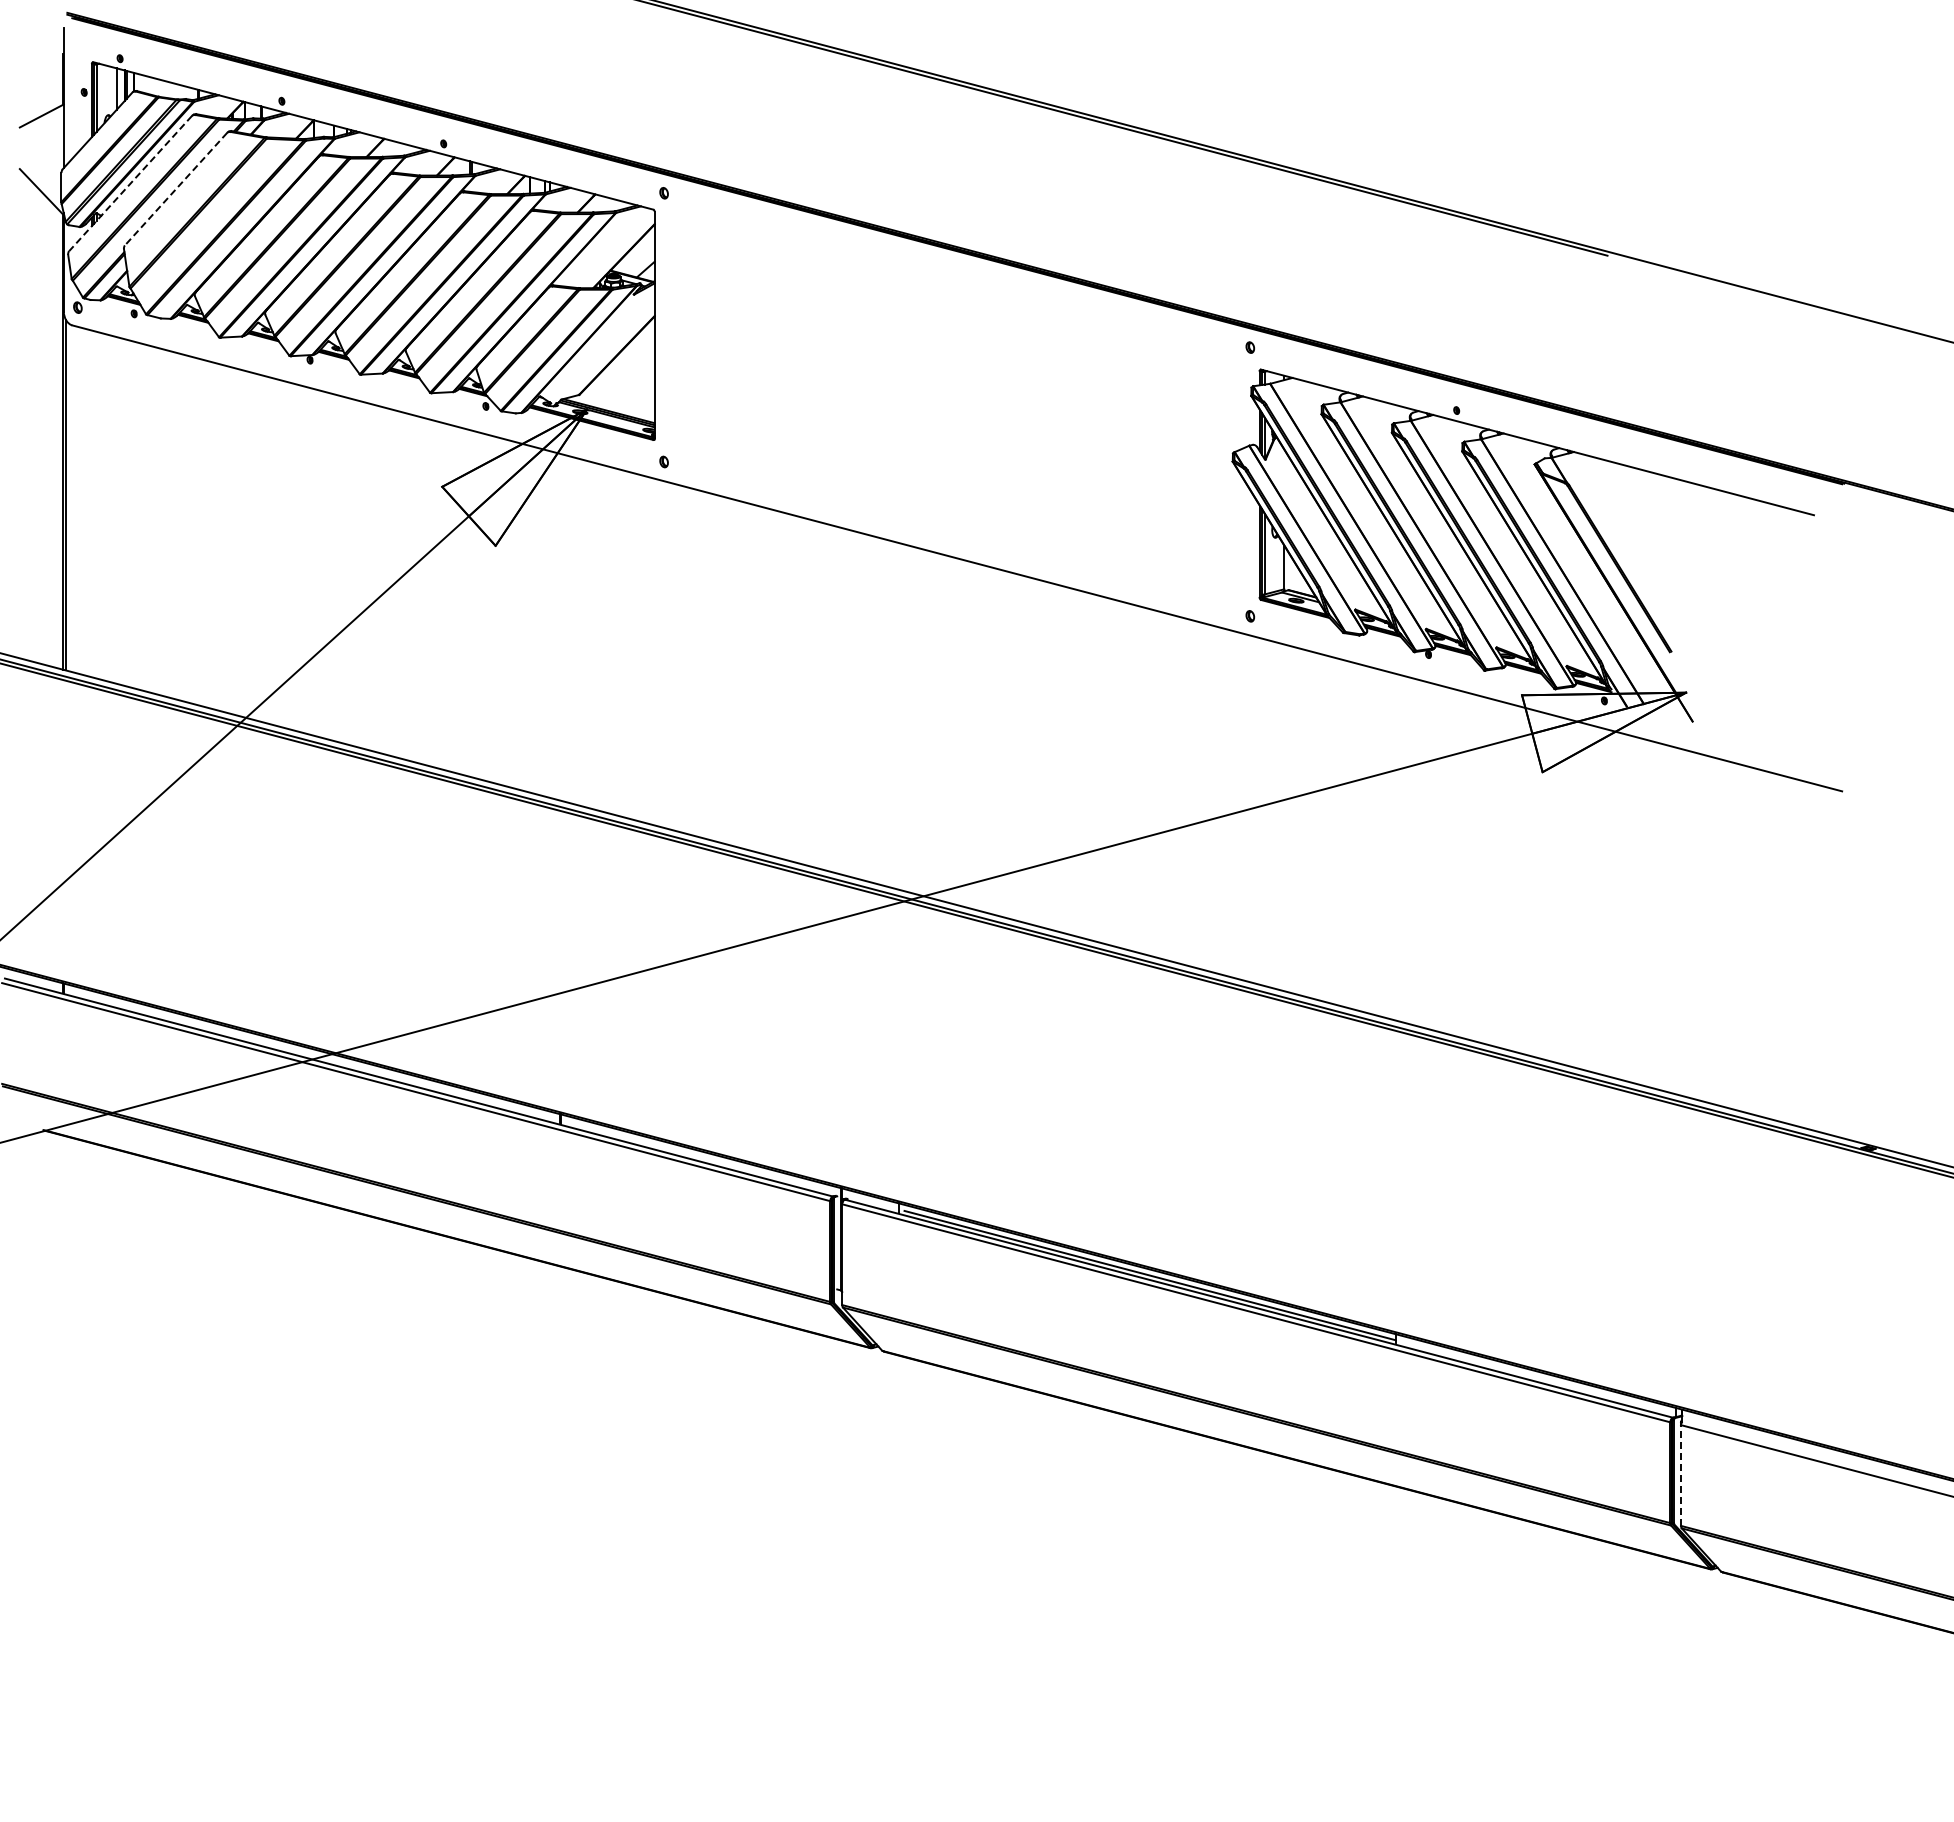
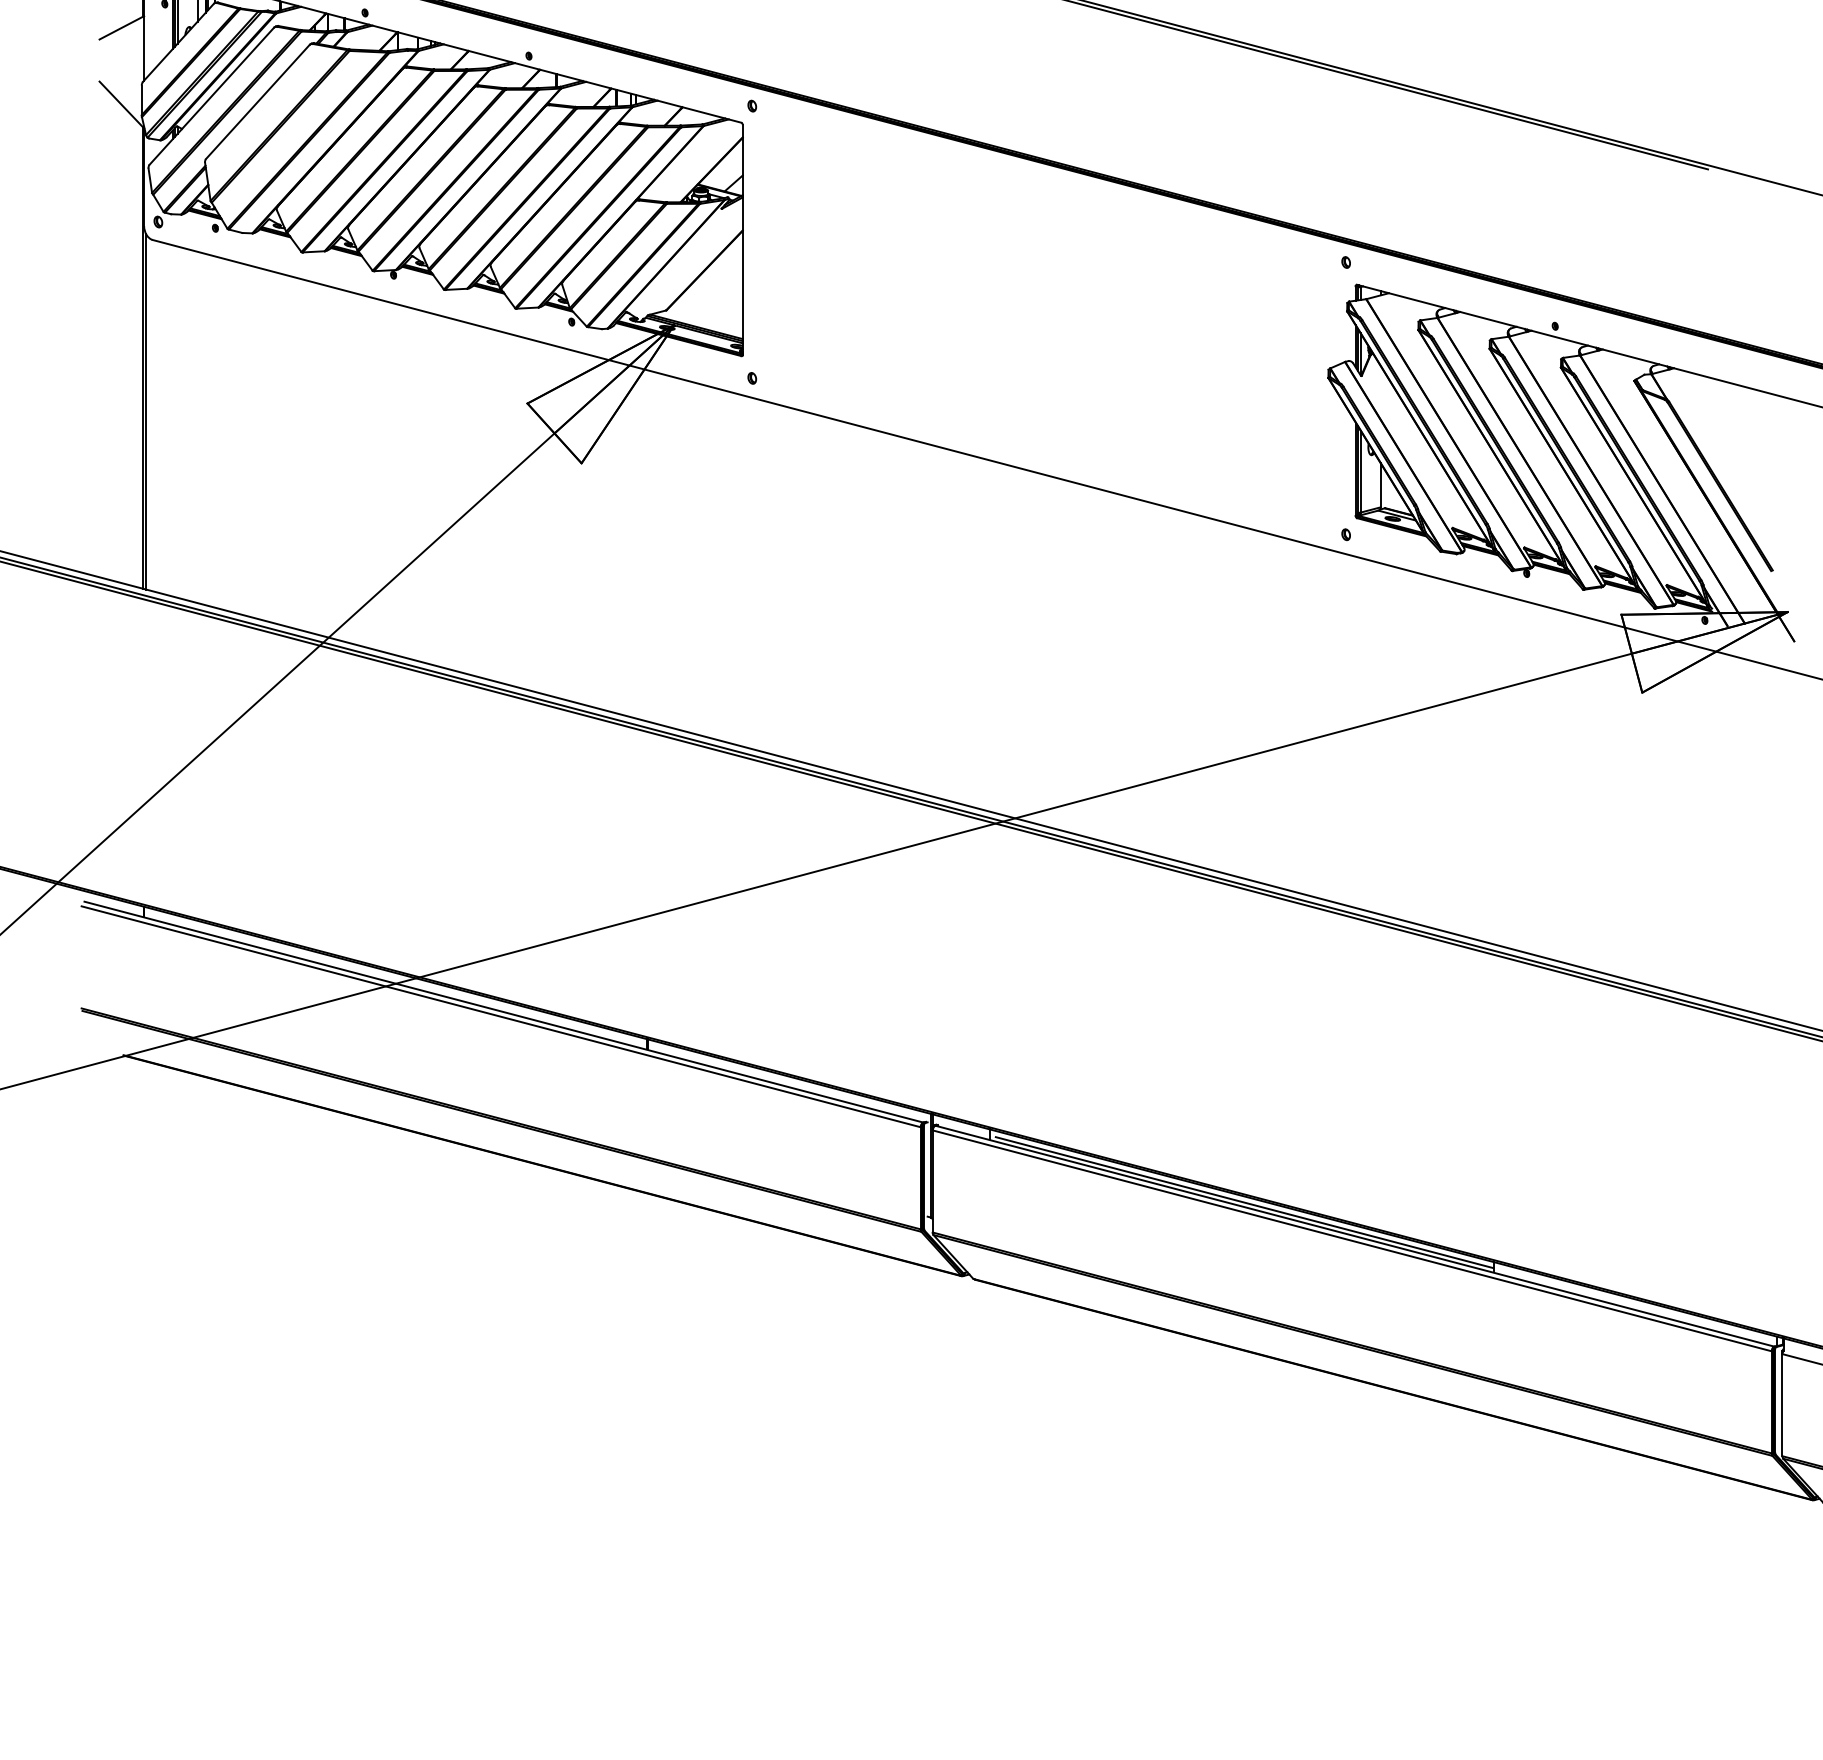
line: (130, 183) -> (211, 96), dashed -> solid
line: (175, 189) -> (257, 102), dashed -> solid
line: (1680, 1475) -> (1781, 1405), dashed -> solid

